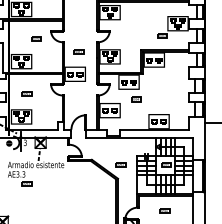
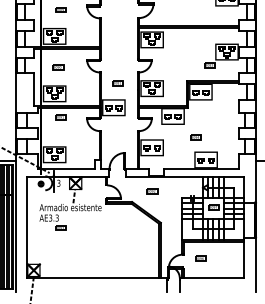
part: (36, 38) -> (58, 67), moved
part: (26, 94) -> (60, 117), moved
part: (135, 99) -> (195, 137), moved
part: (121, 164) -> (152, 191), moved
part: (164, 211) -> (200, 258), moved

